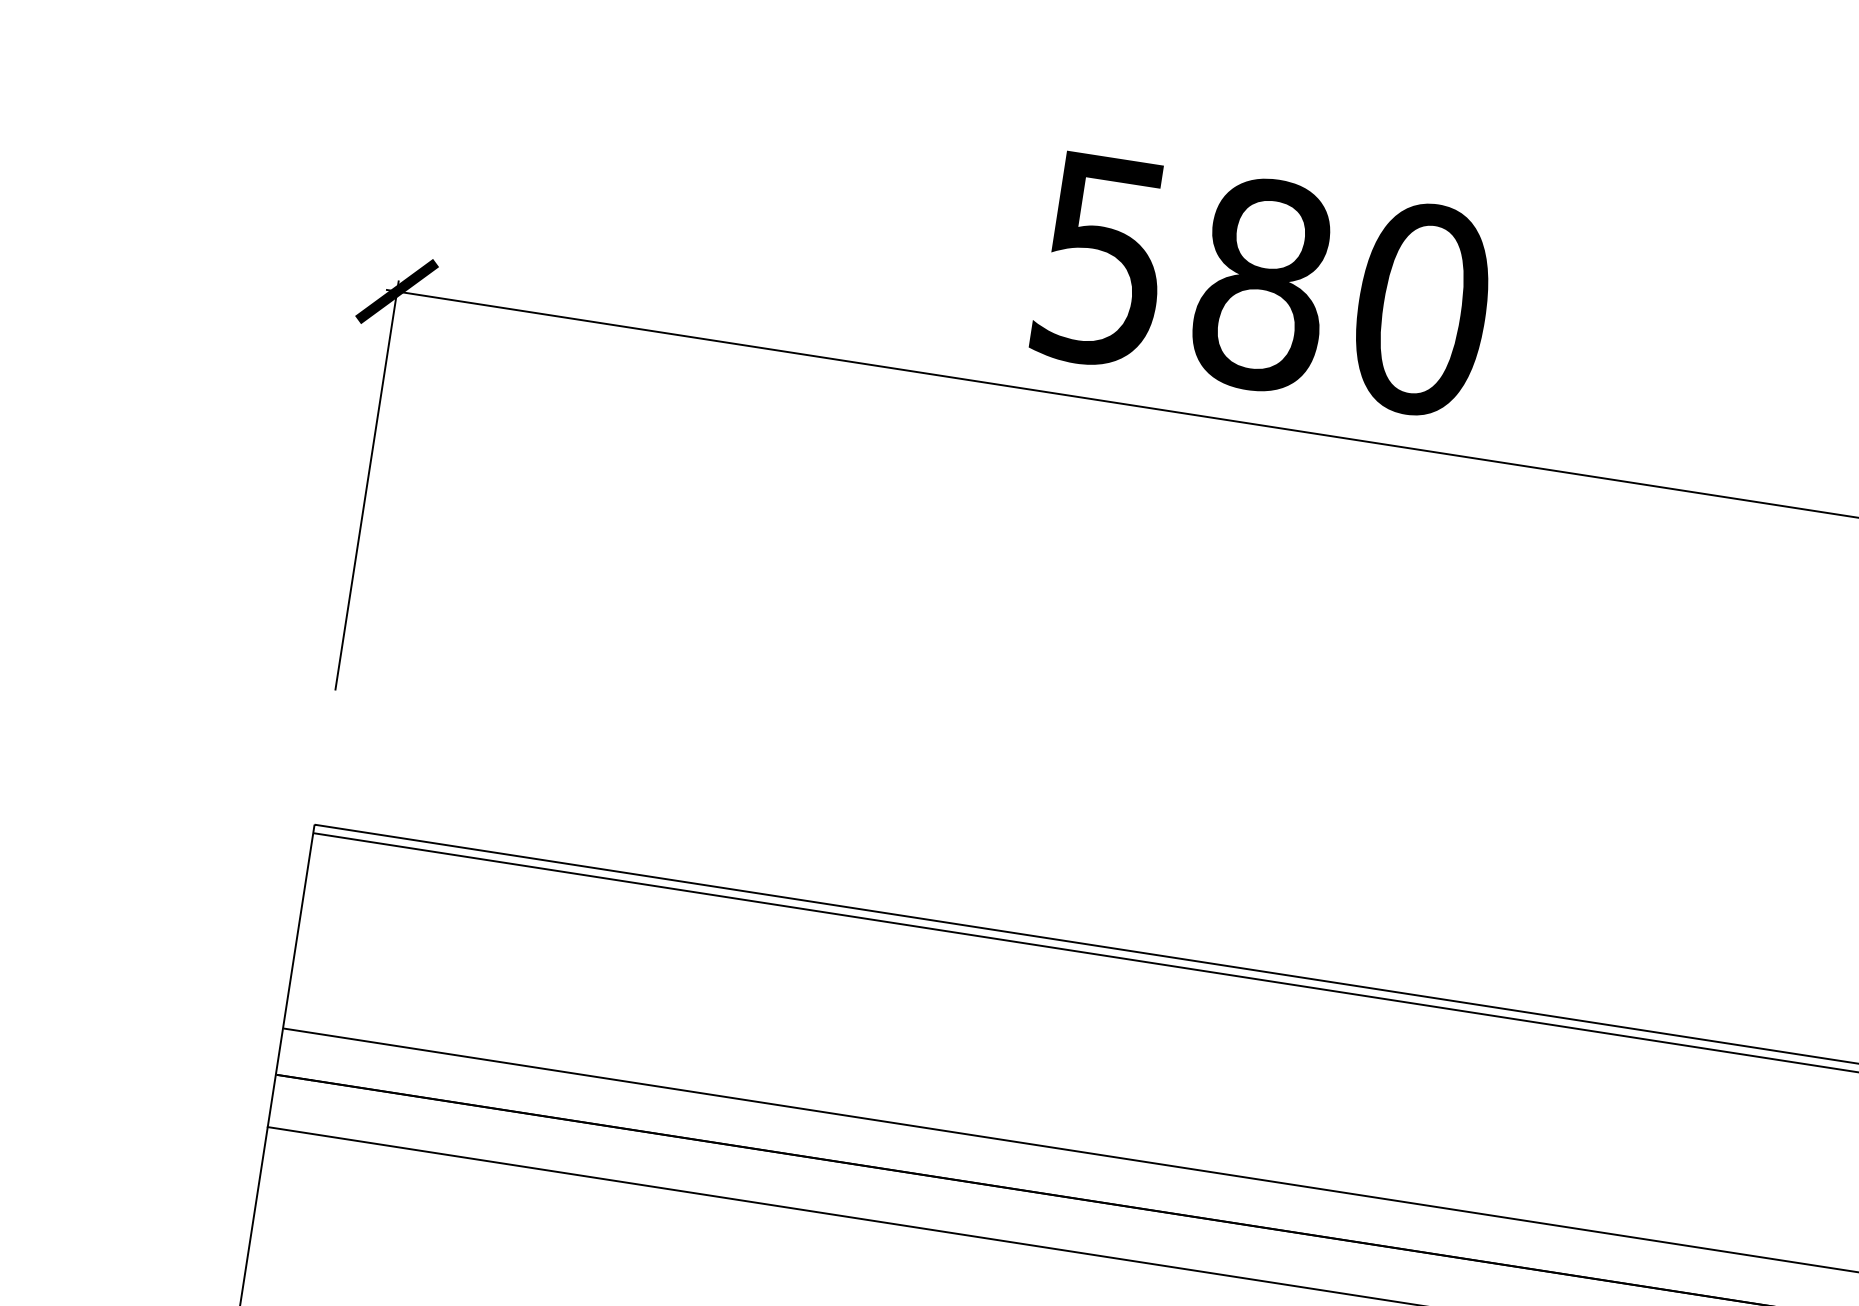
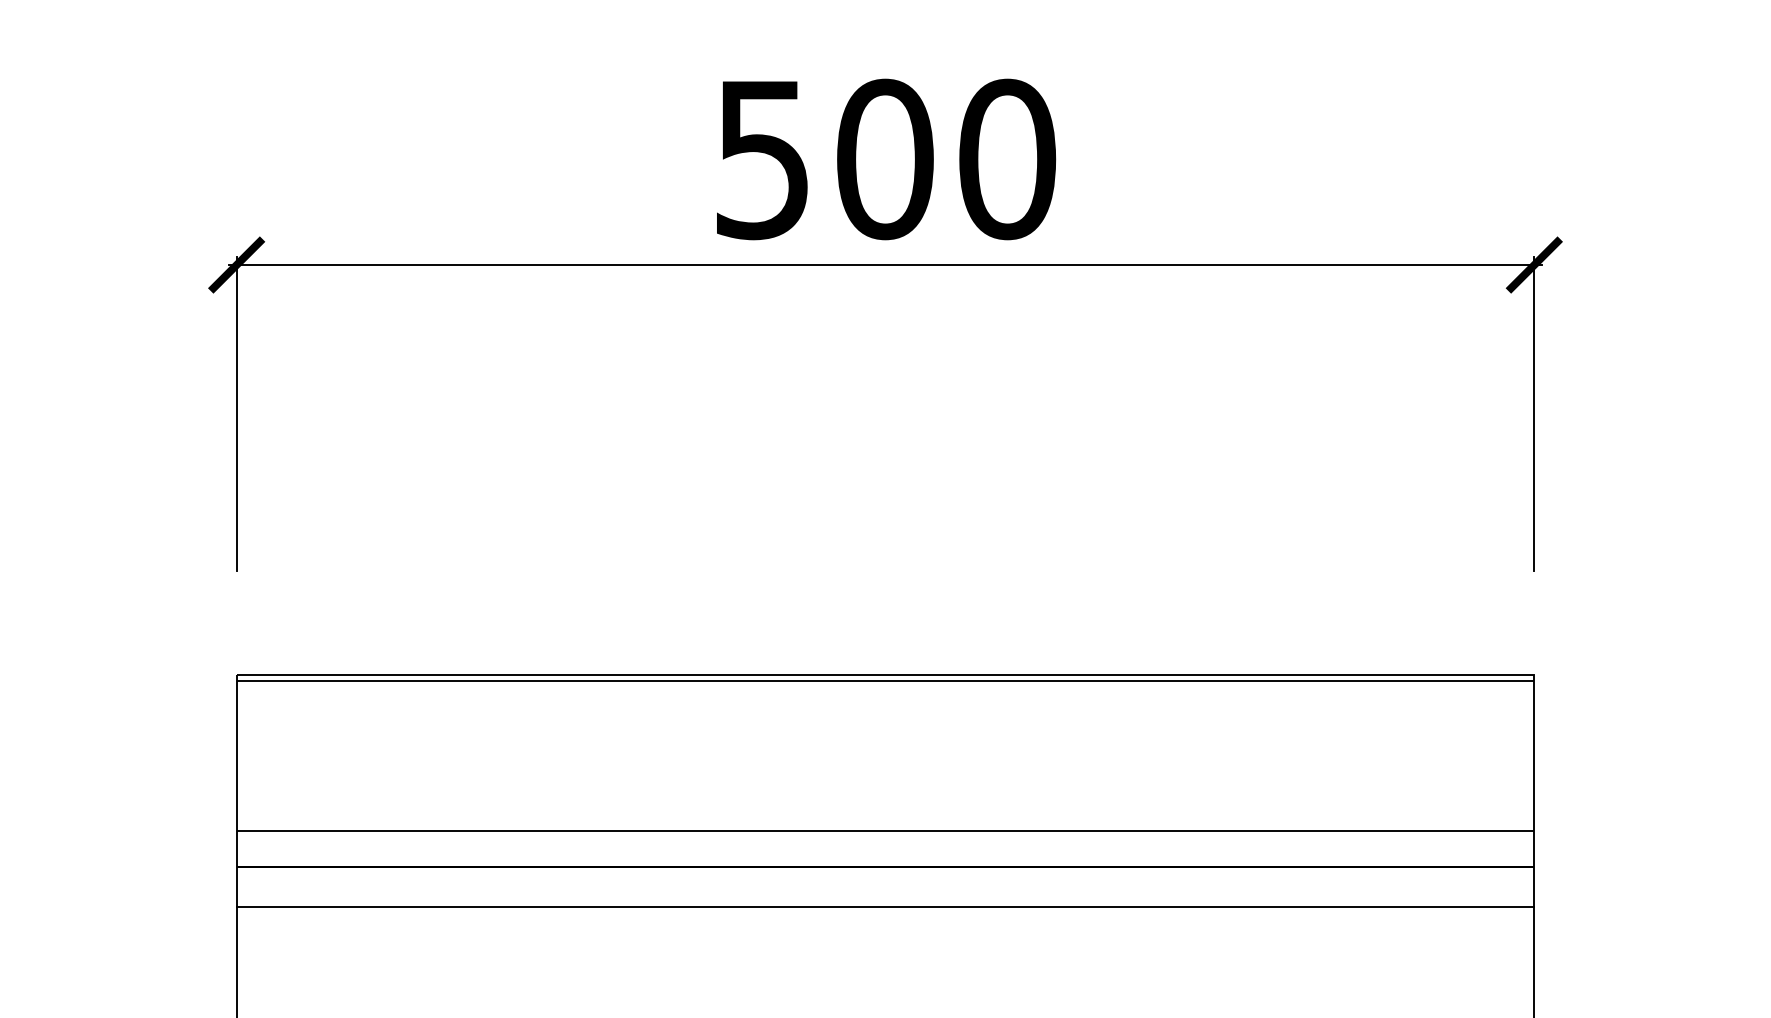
text: (1263, 284) -> (885, 159), 580 -> 500

